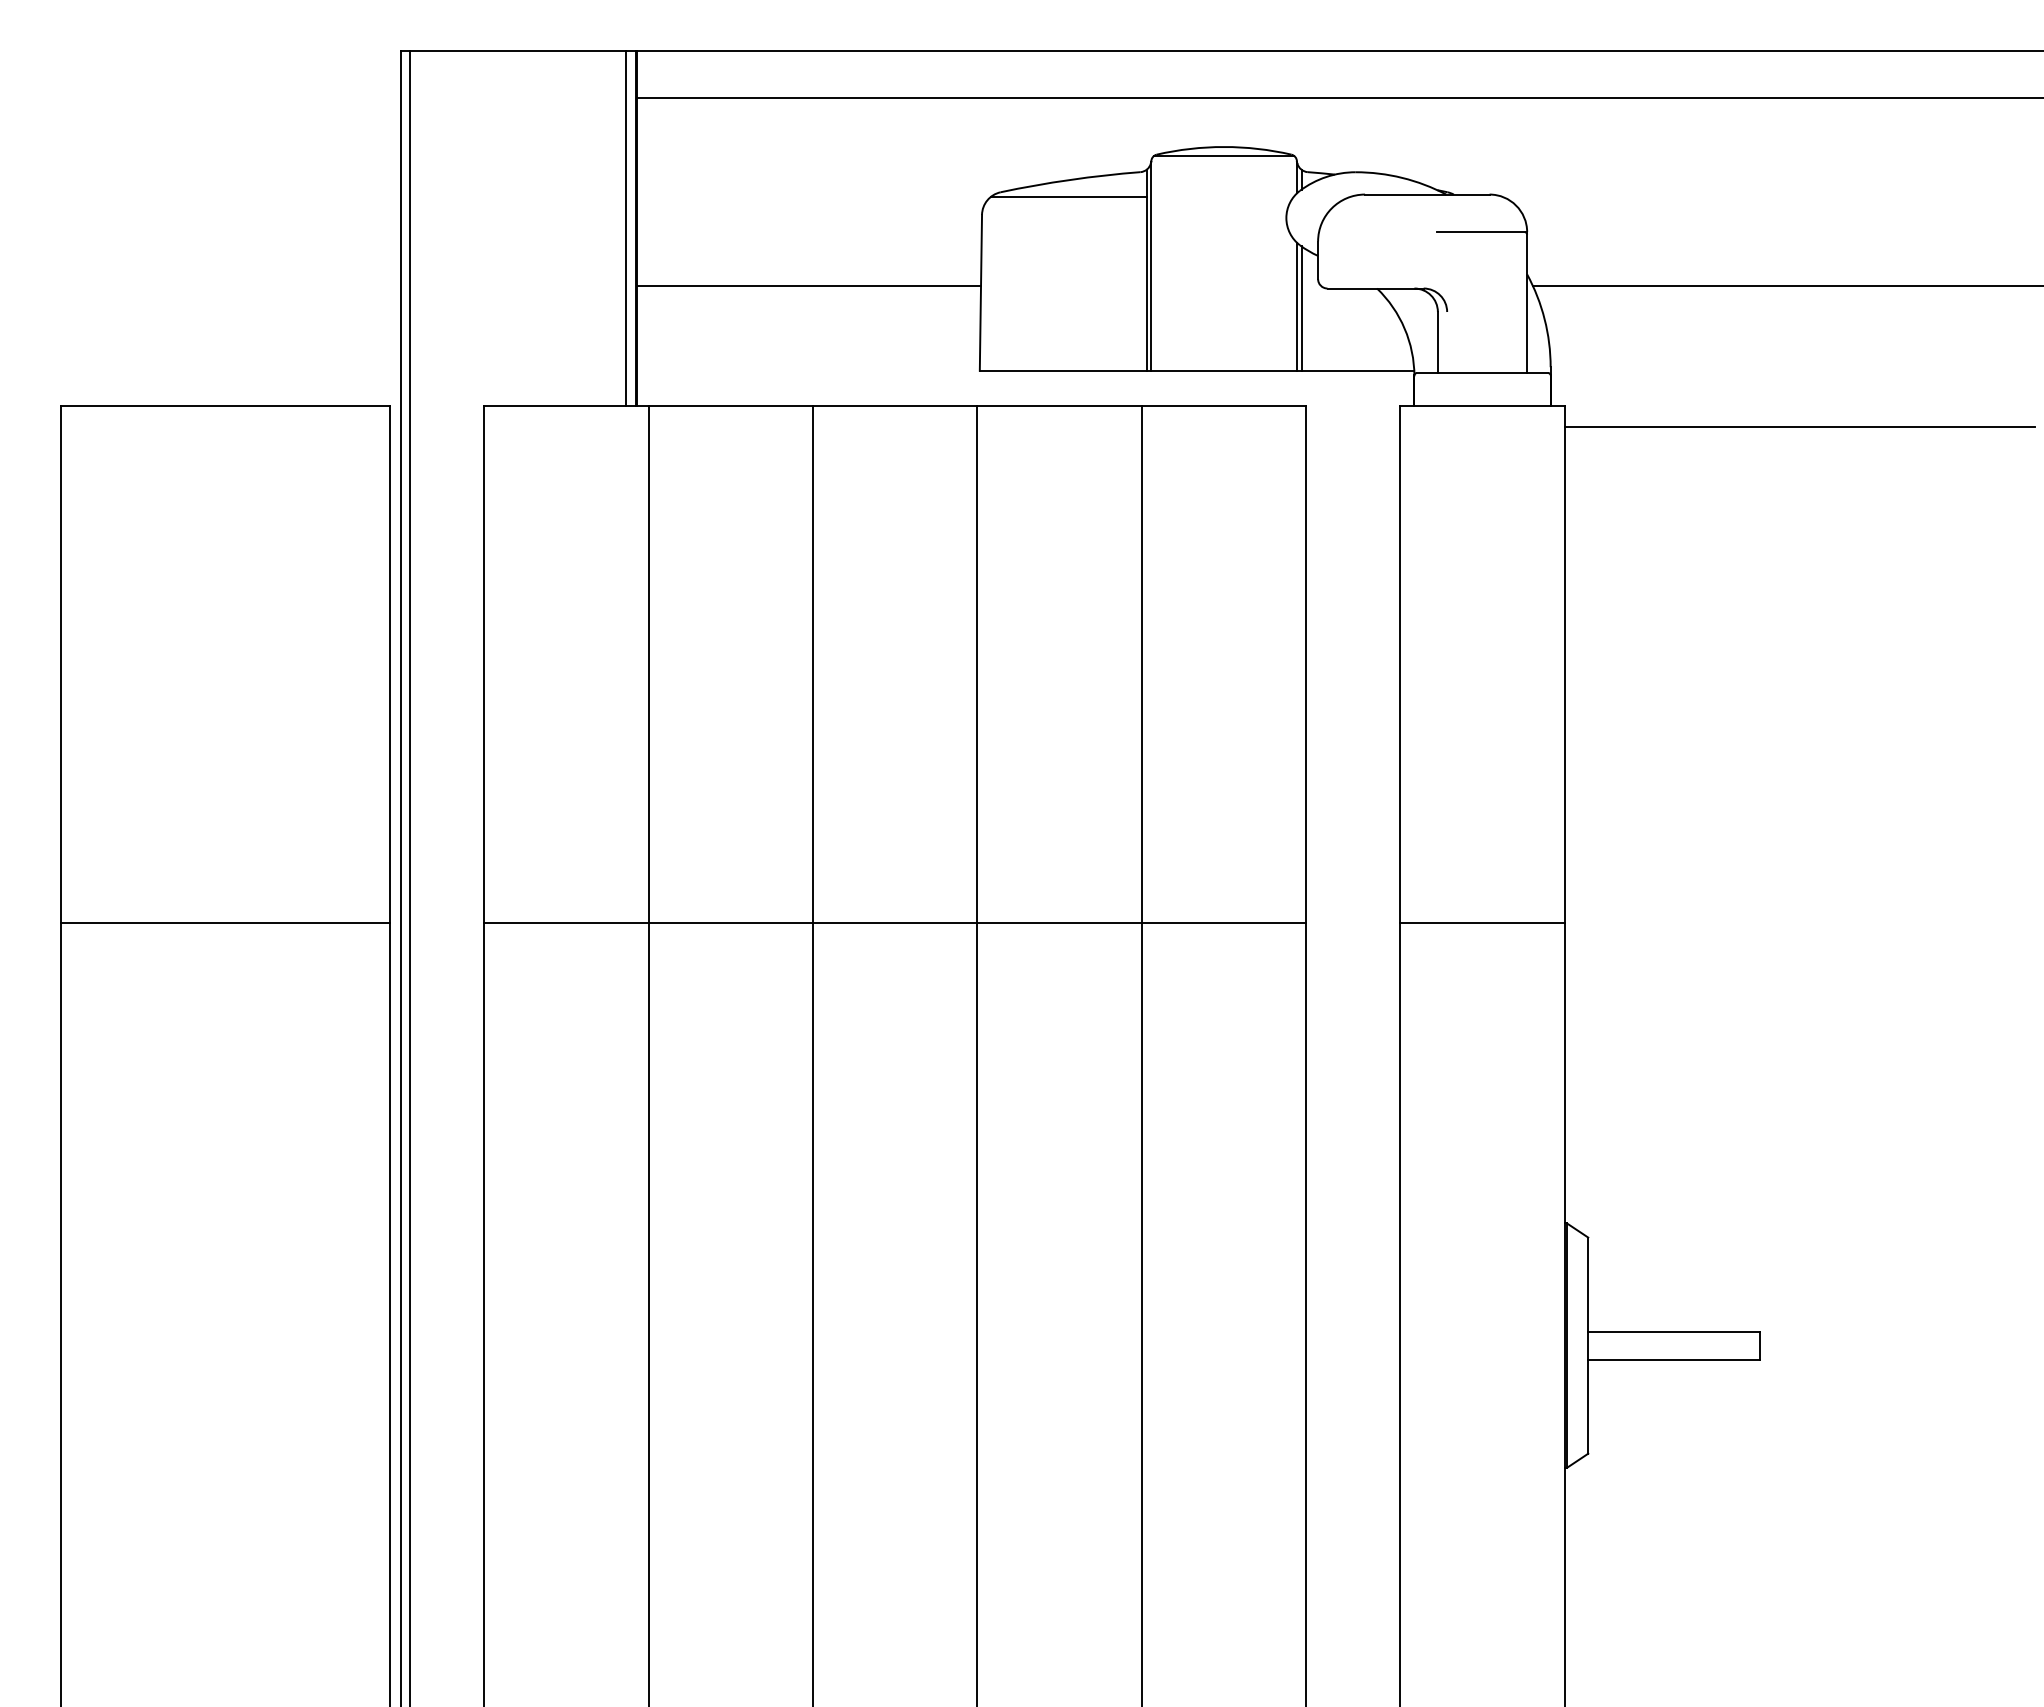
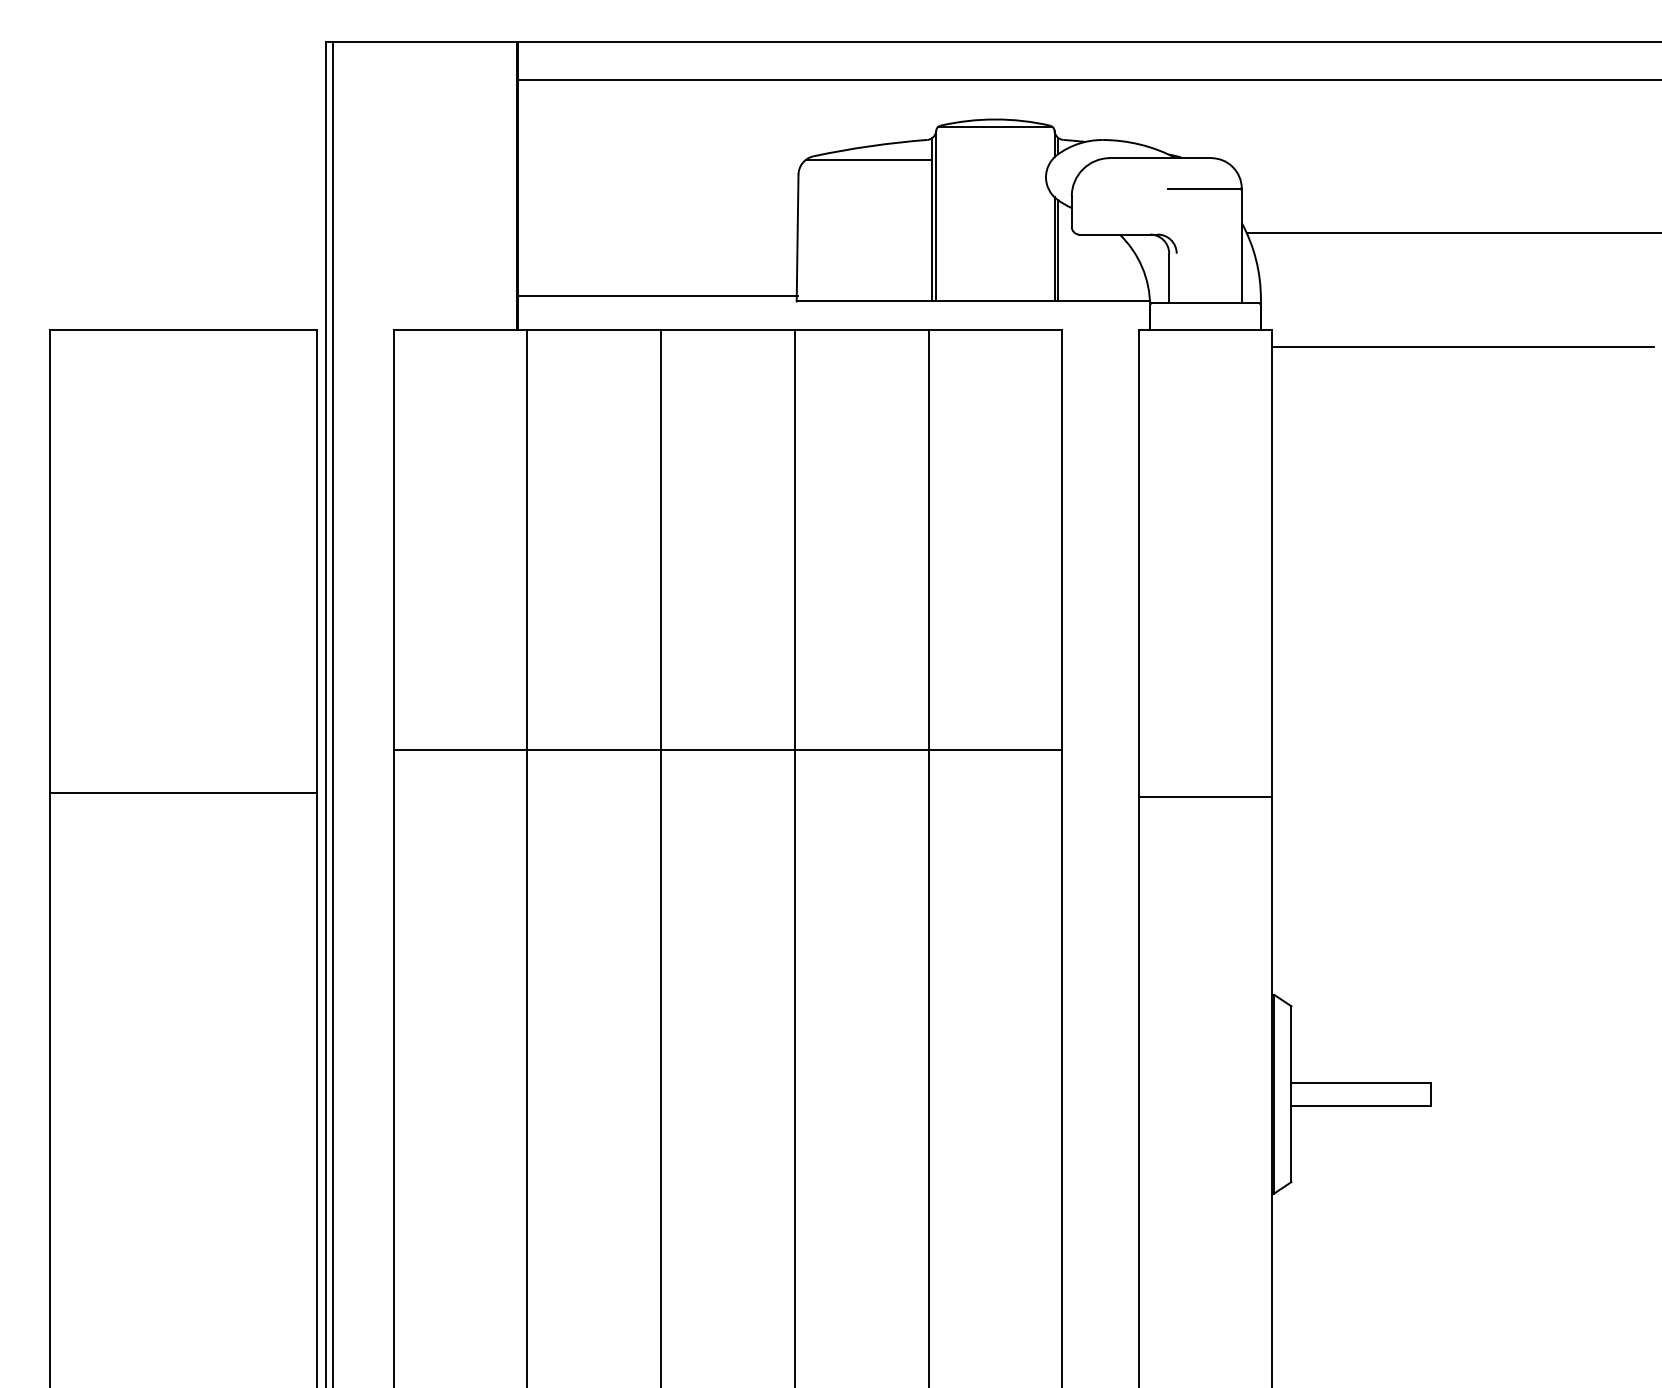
line: (626, 228) -> (509, 185), removed
line: (808, 286) -> (657, 296), moved
line: (225, 922) -> (183, 792), moved
line: (1482, 922) -> (1205, 796), moved

